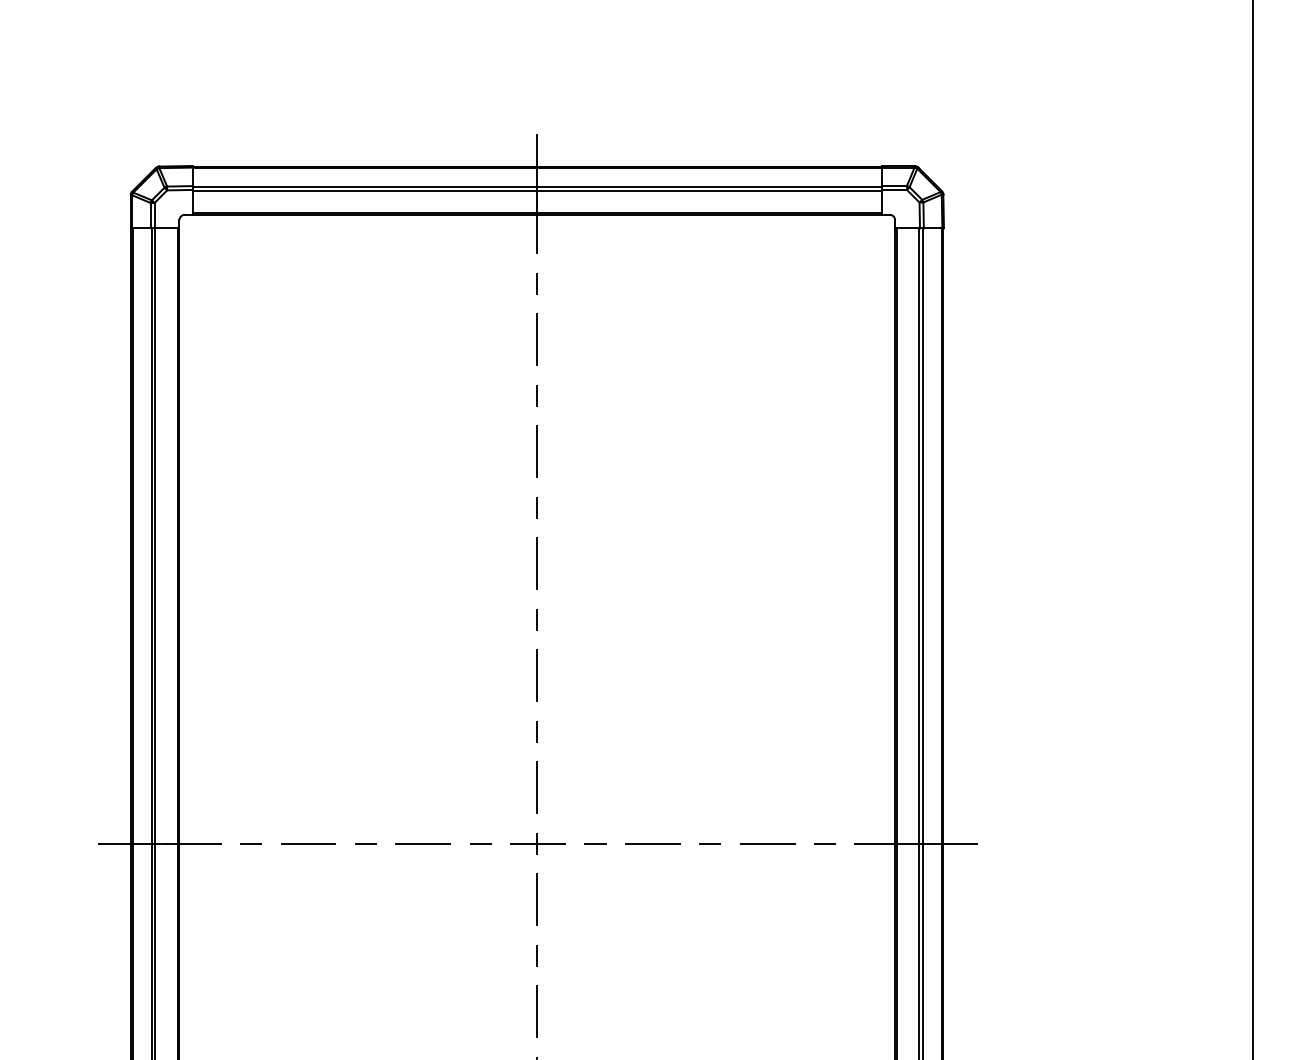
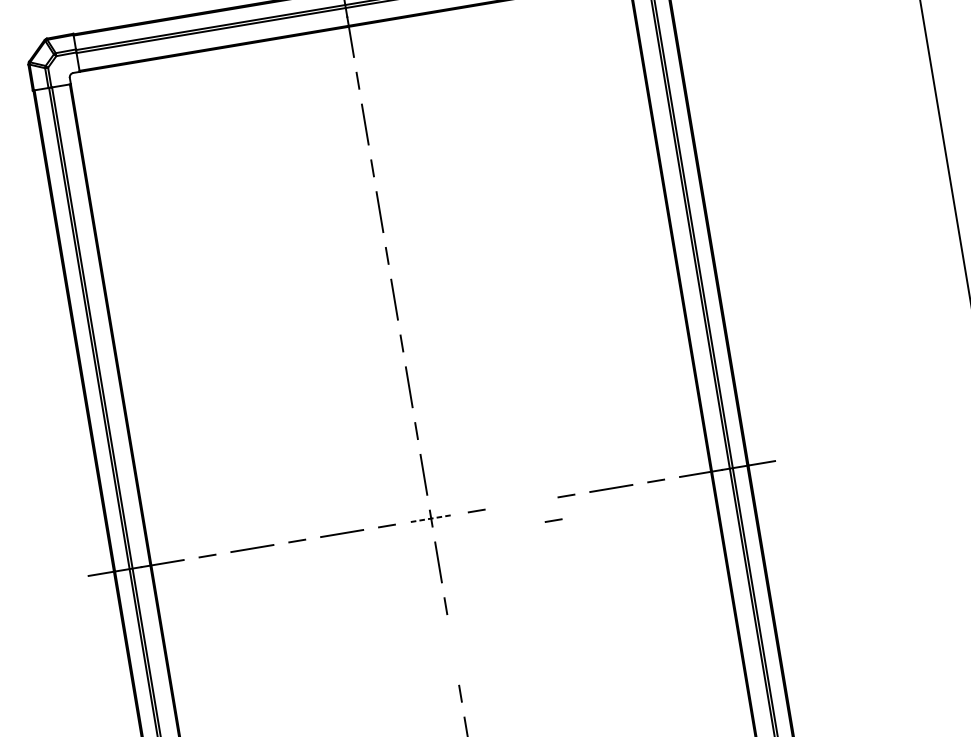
line: (538, 843) -> (432, 518), solid -> dashed
line: (652, 843) -> (521, 503), removed
line: (688, 871) -> (553, 520), added
line: (537, 1011) -> (453, 649), removed

